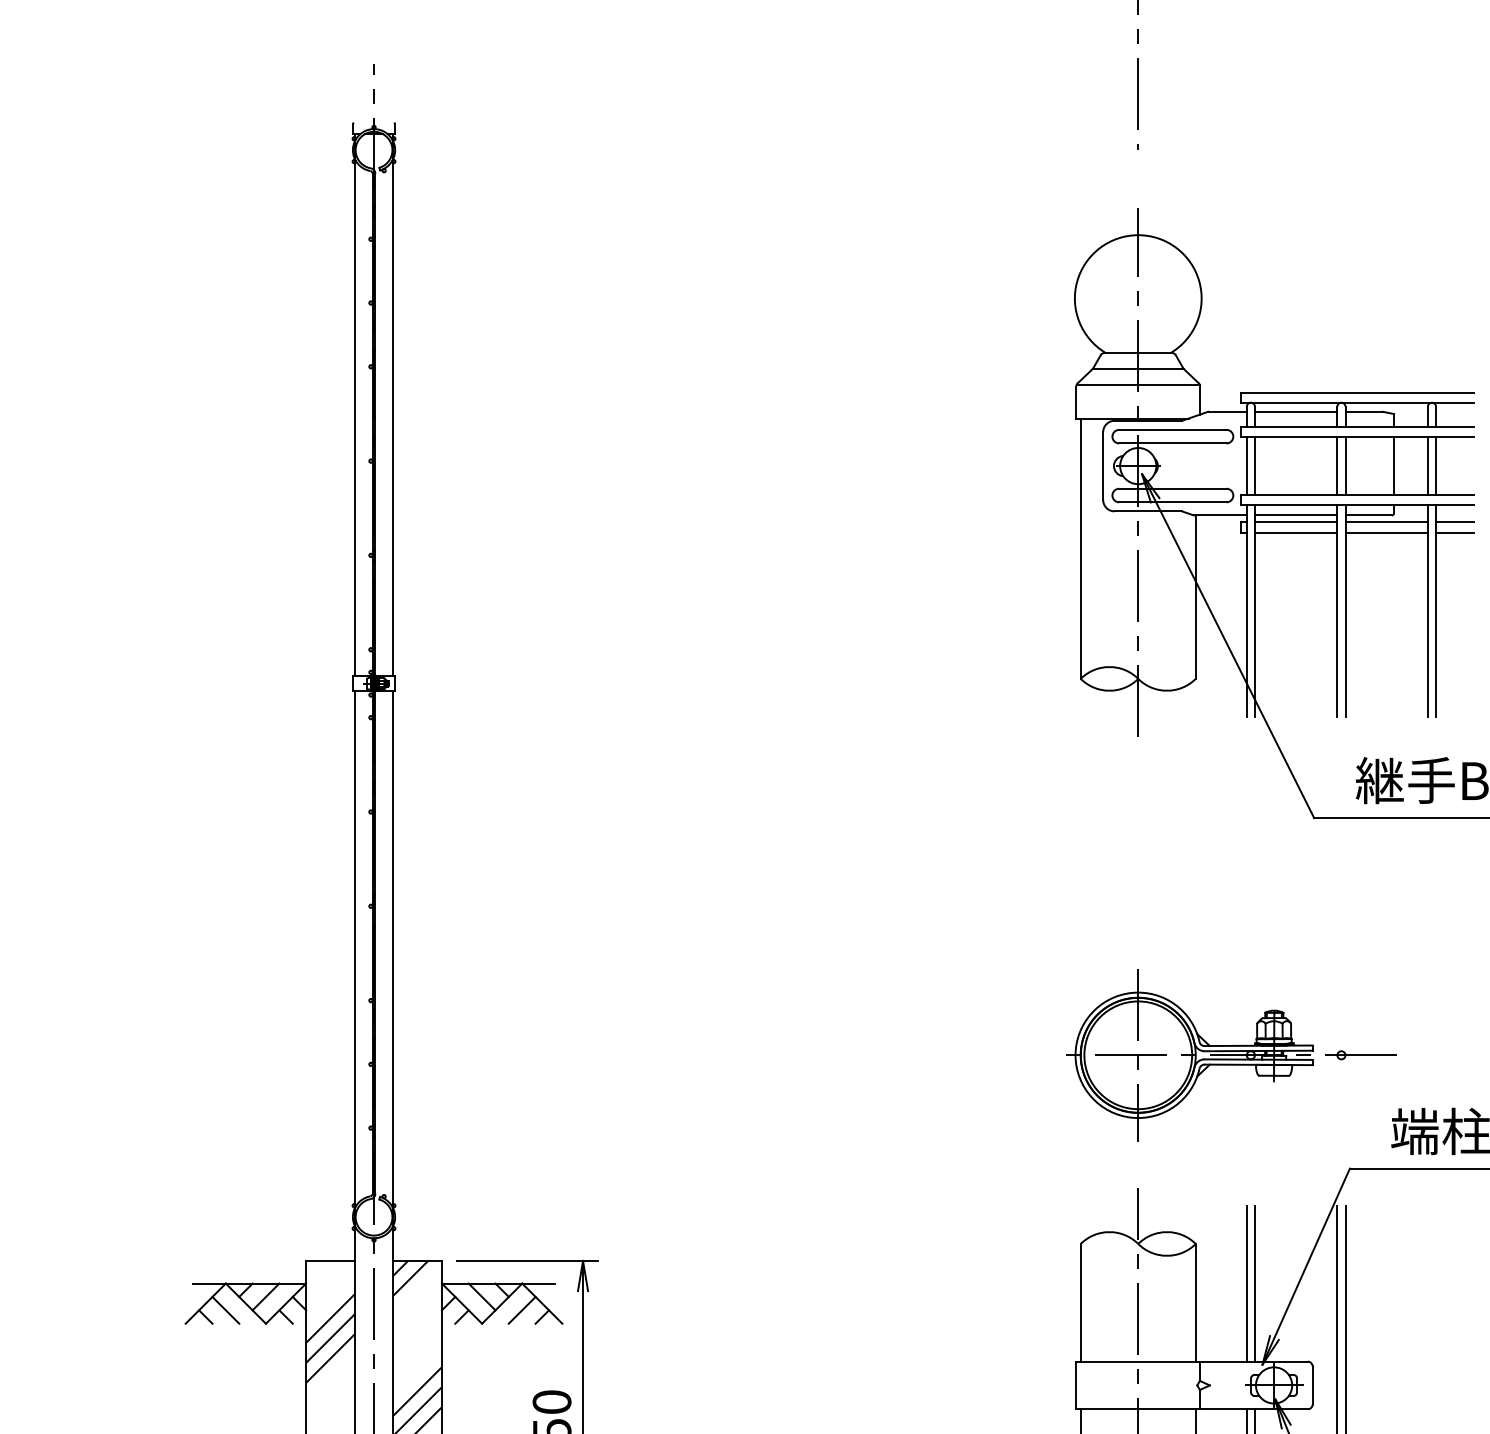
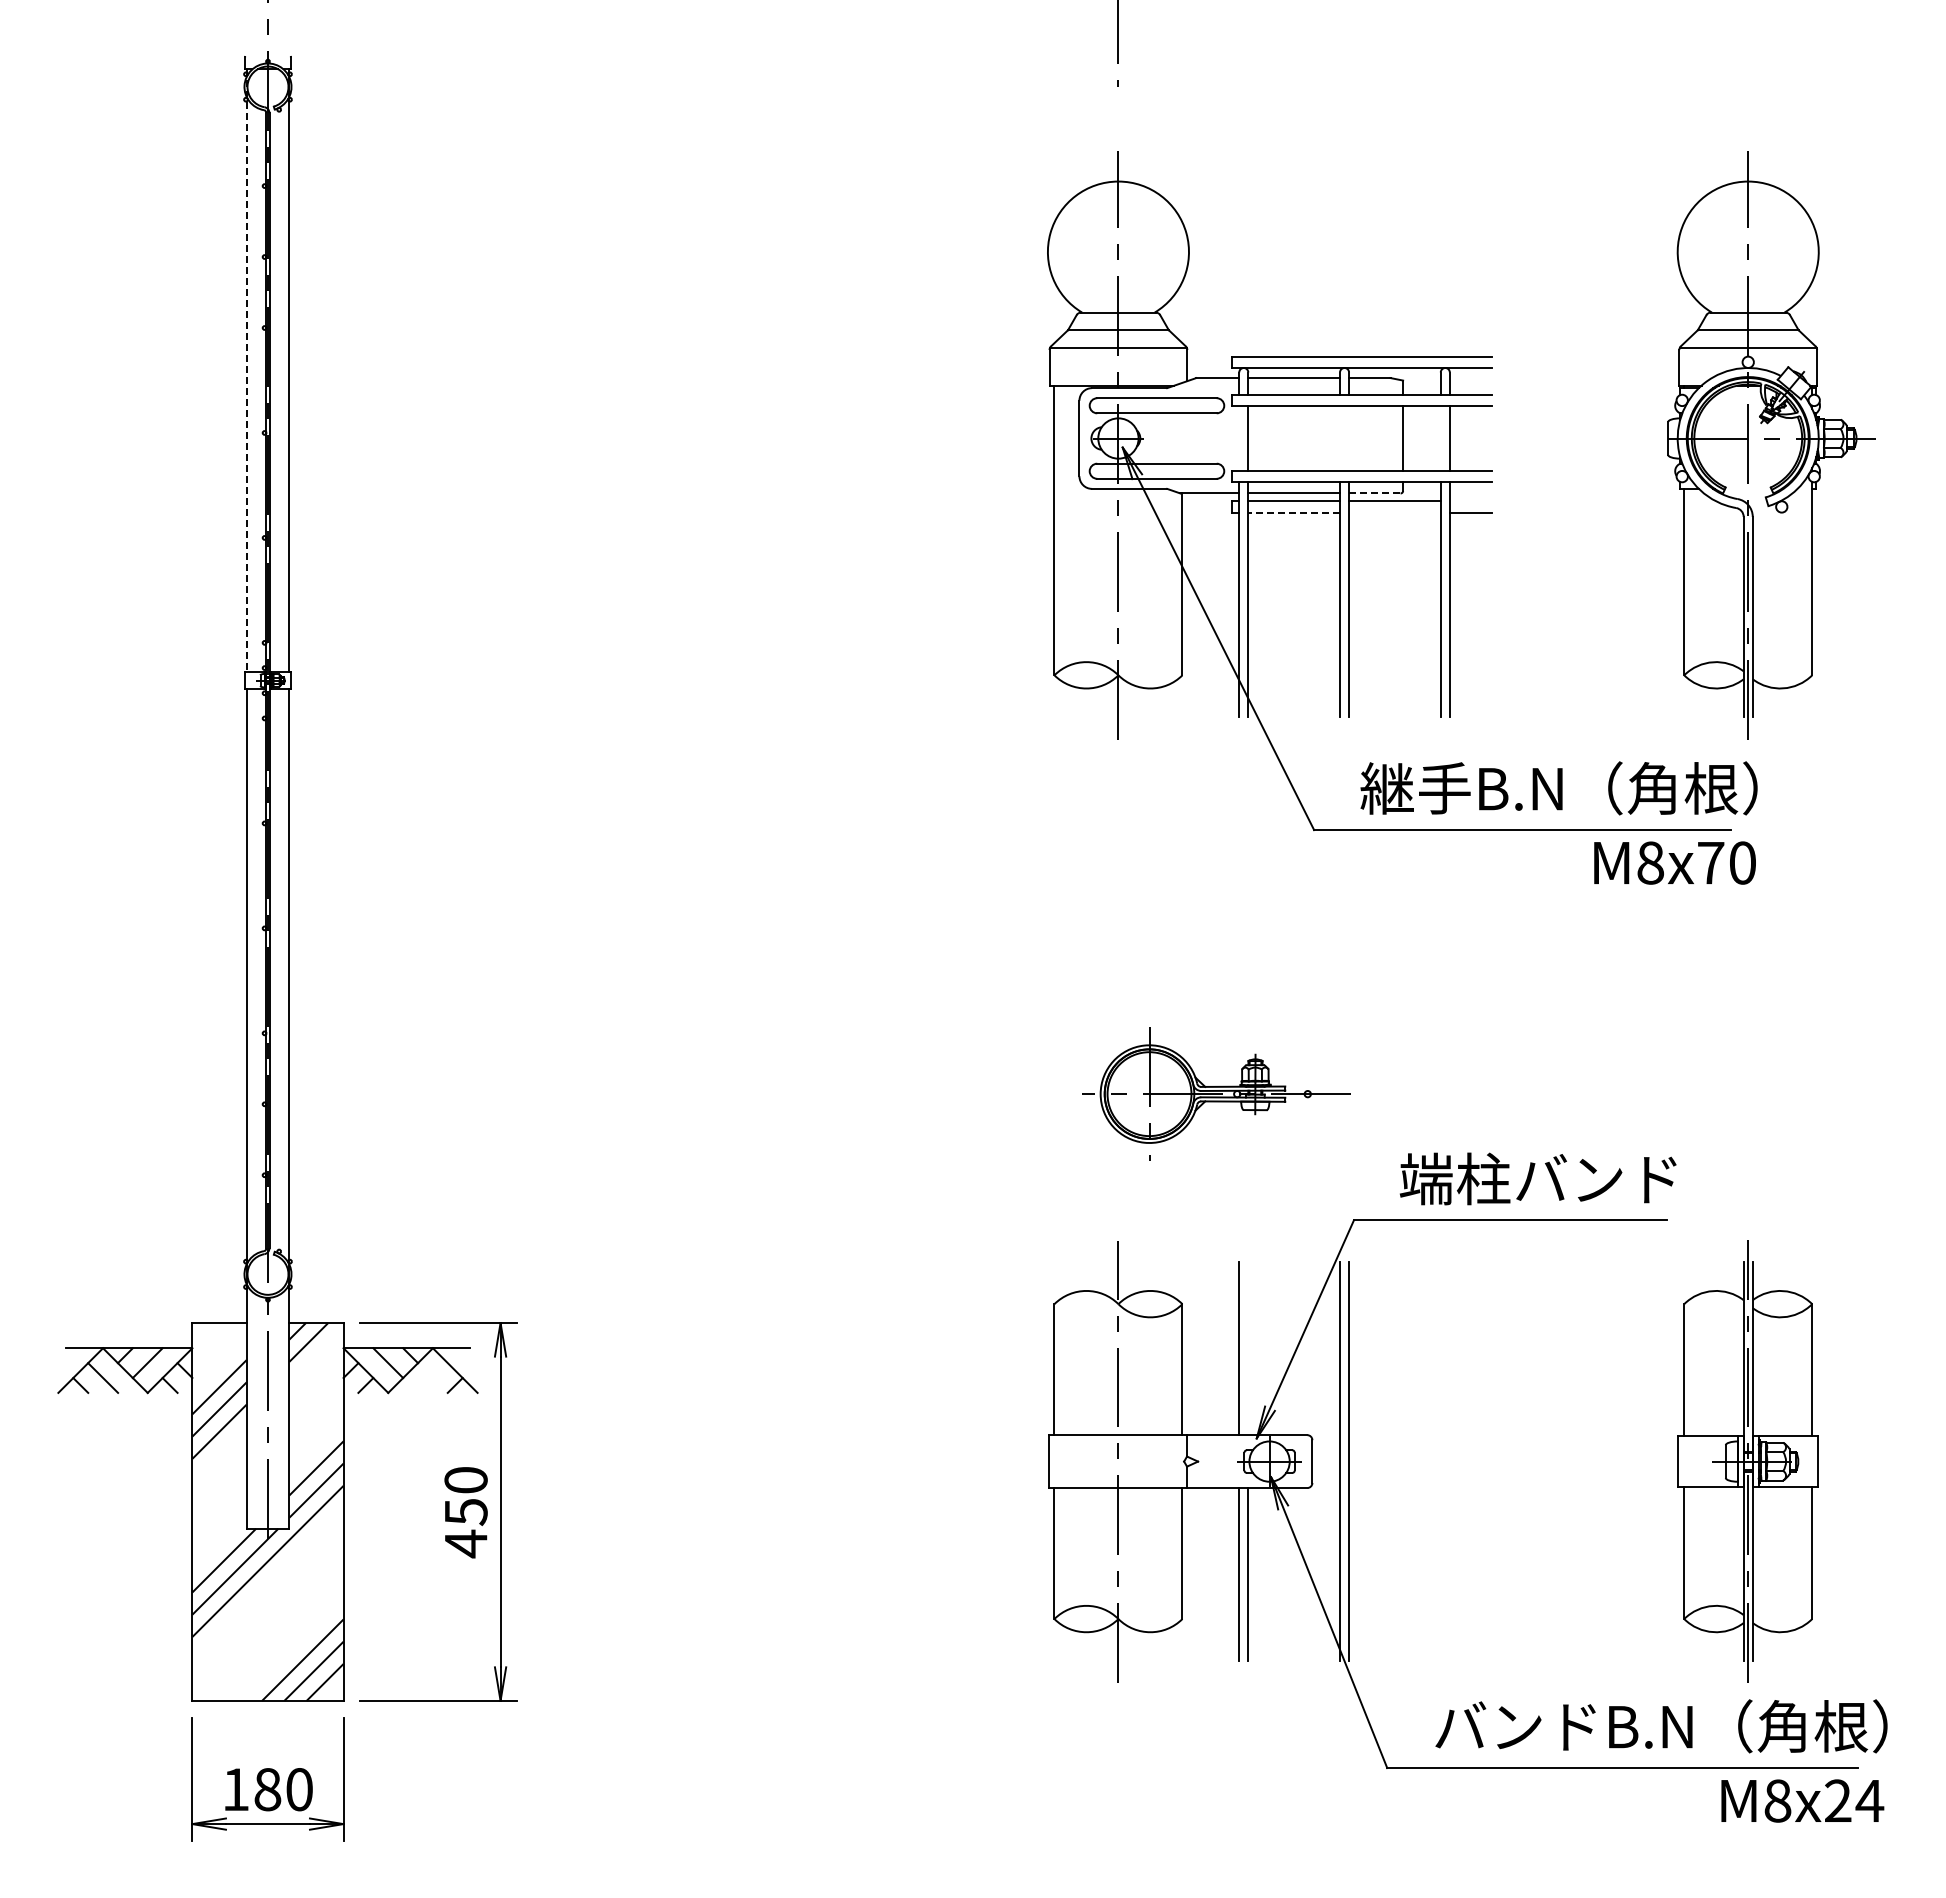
line: (354, 405) -> (246, 371), solid -> dashed
line: (1247, 466) -> (1239, 438), removed
line: (1337, 466) -> (1340, 438), removed
line: (1345, 466) -> (1349, 438), removed
line: (1427, 466) -> (1440, 438), removed
line: (1368, 515) -> (1374, 493), solid -> dashed
line: (1454, 522) -> (1470, 501), removed
line: (1296, 532) -> (1294, 512), solid -> dashed
line: (1386, 532) -> (1394, 512), removed
part: (1230, 1054) -> (1221, 1093), size x0.7
line: (1255, 1283) -> (1248, 1348), removed
line: (521, 1309) -> (432, 1377), removed

